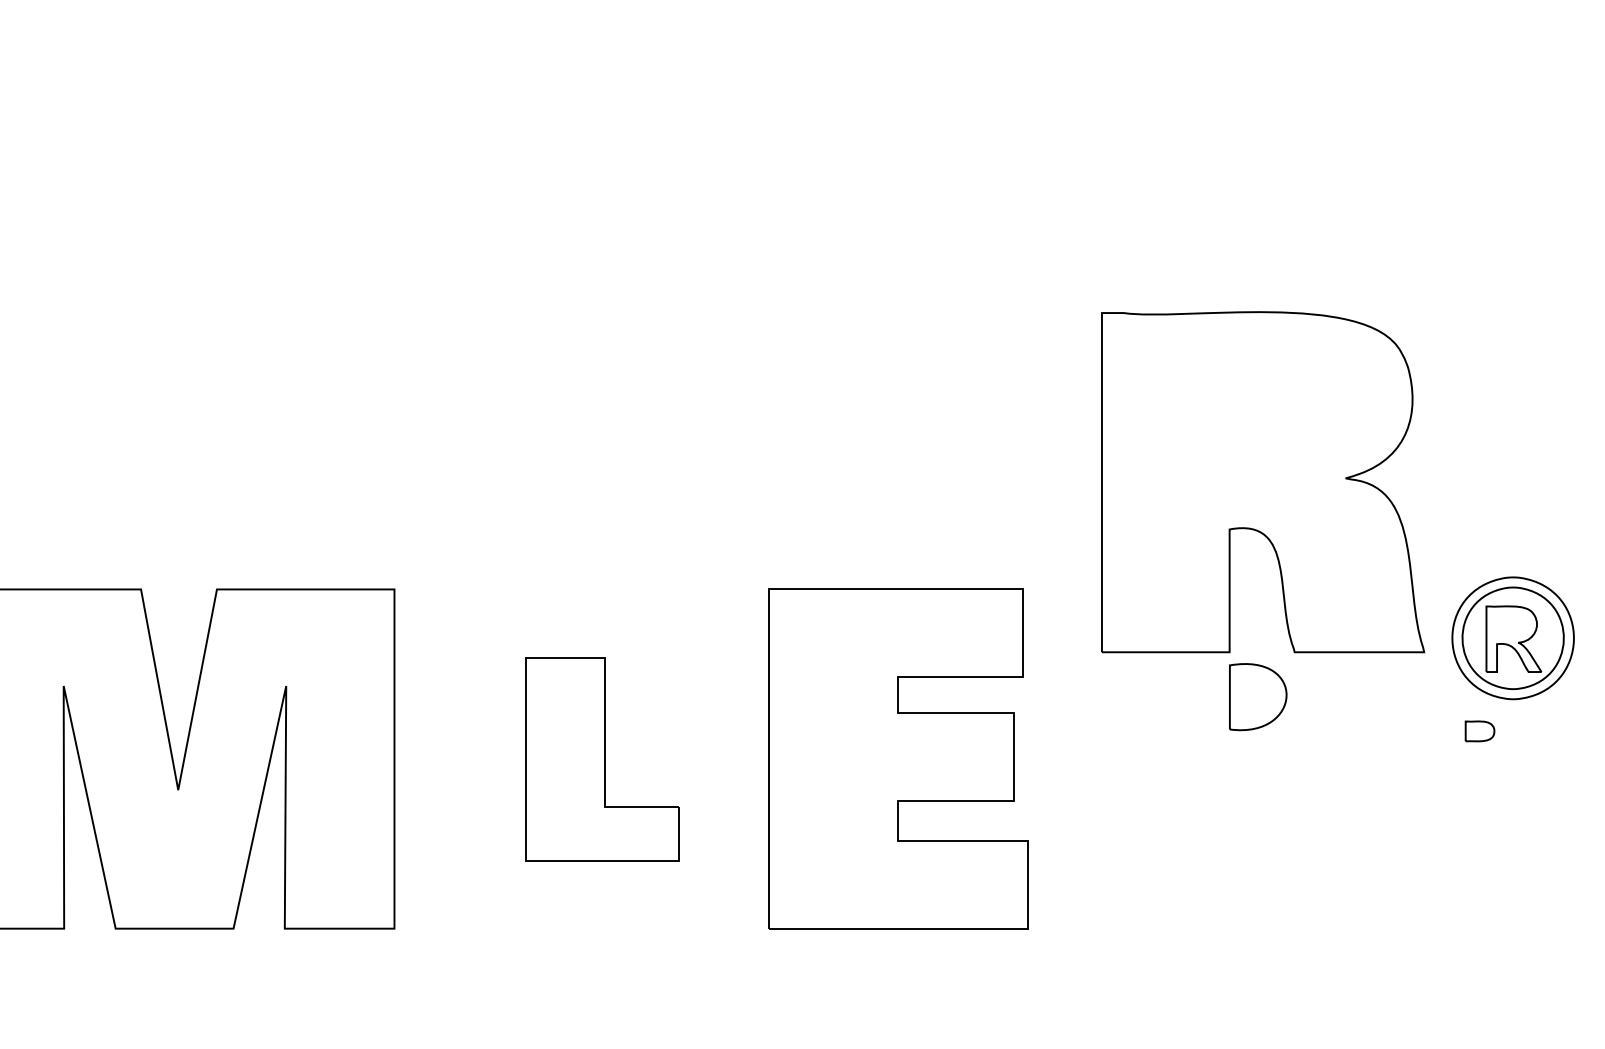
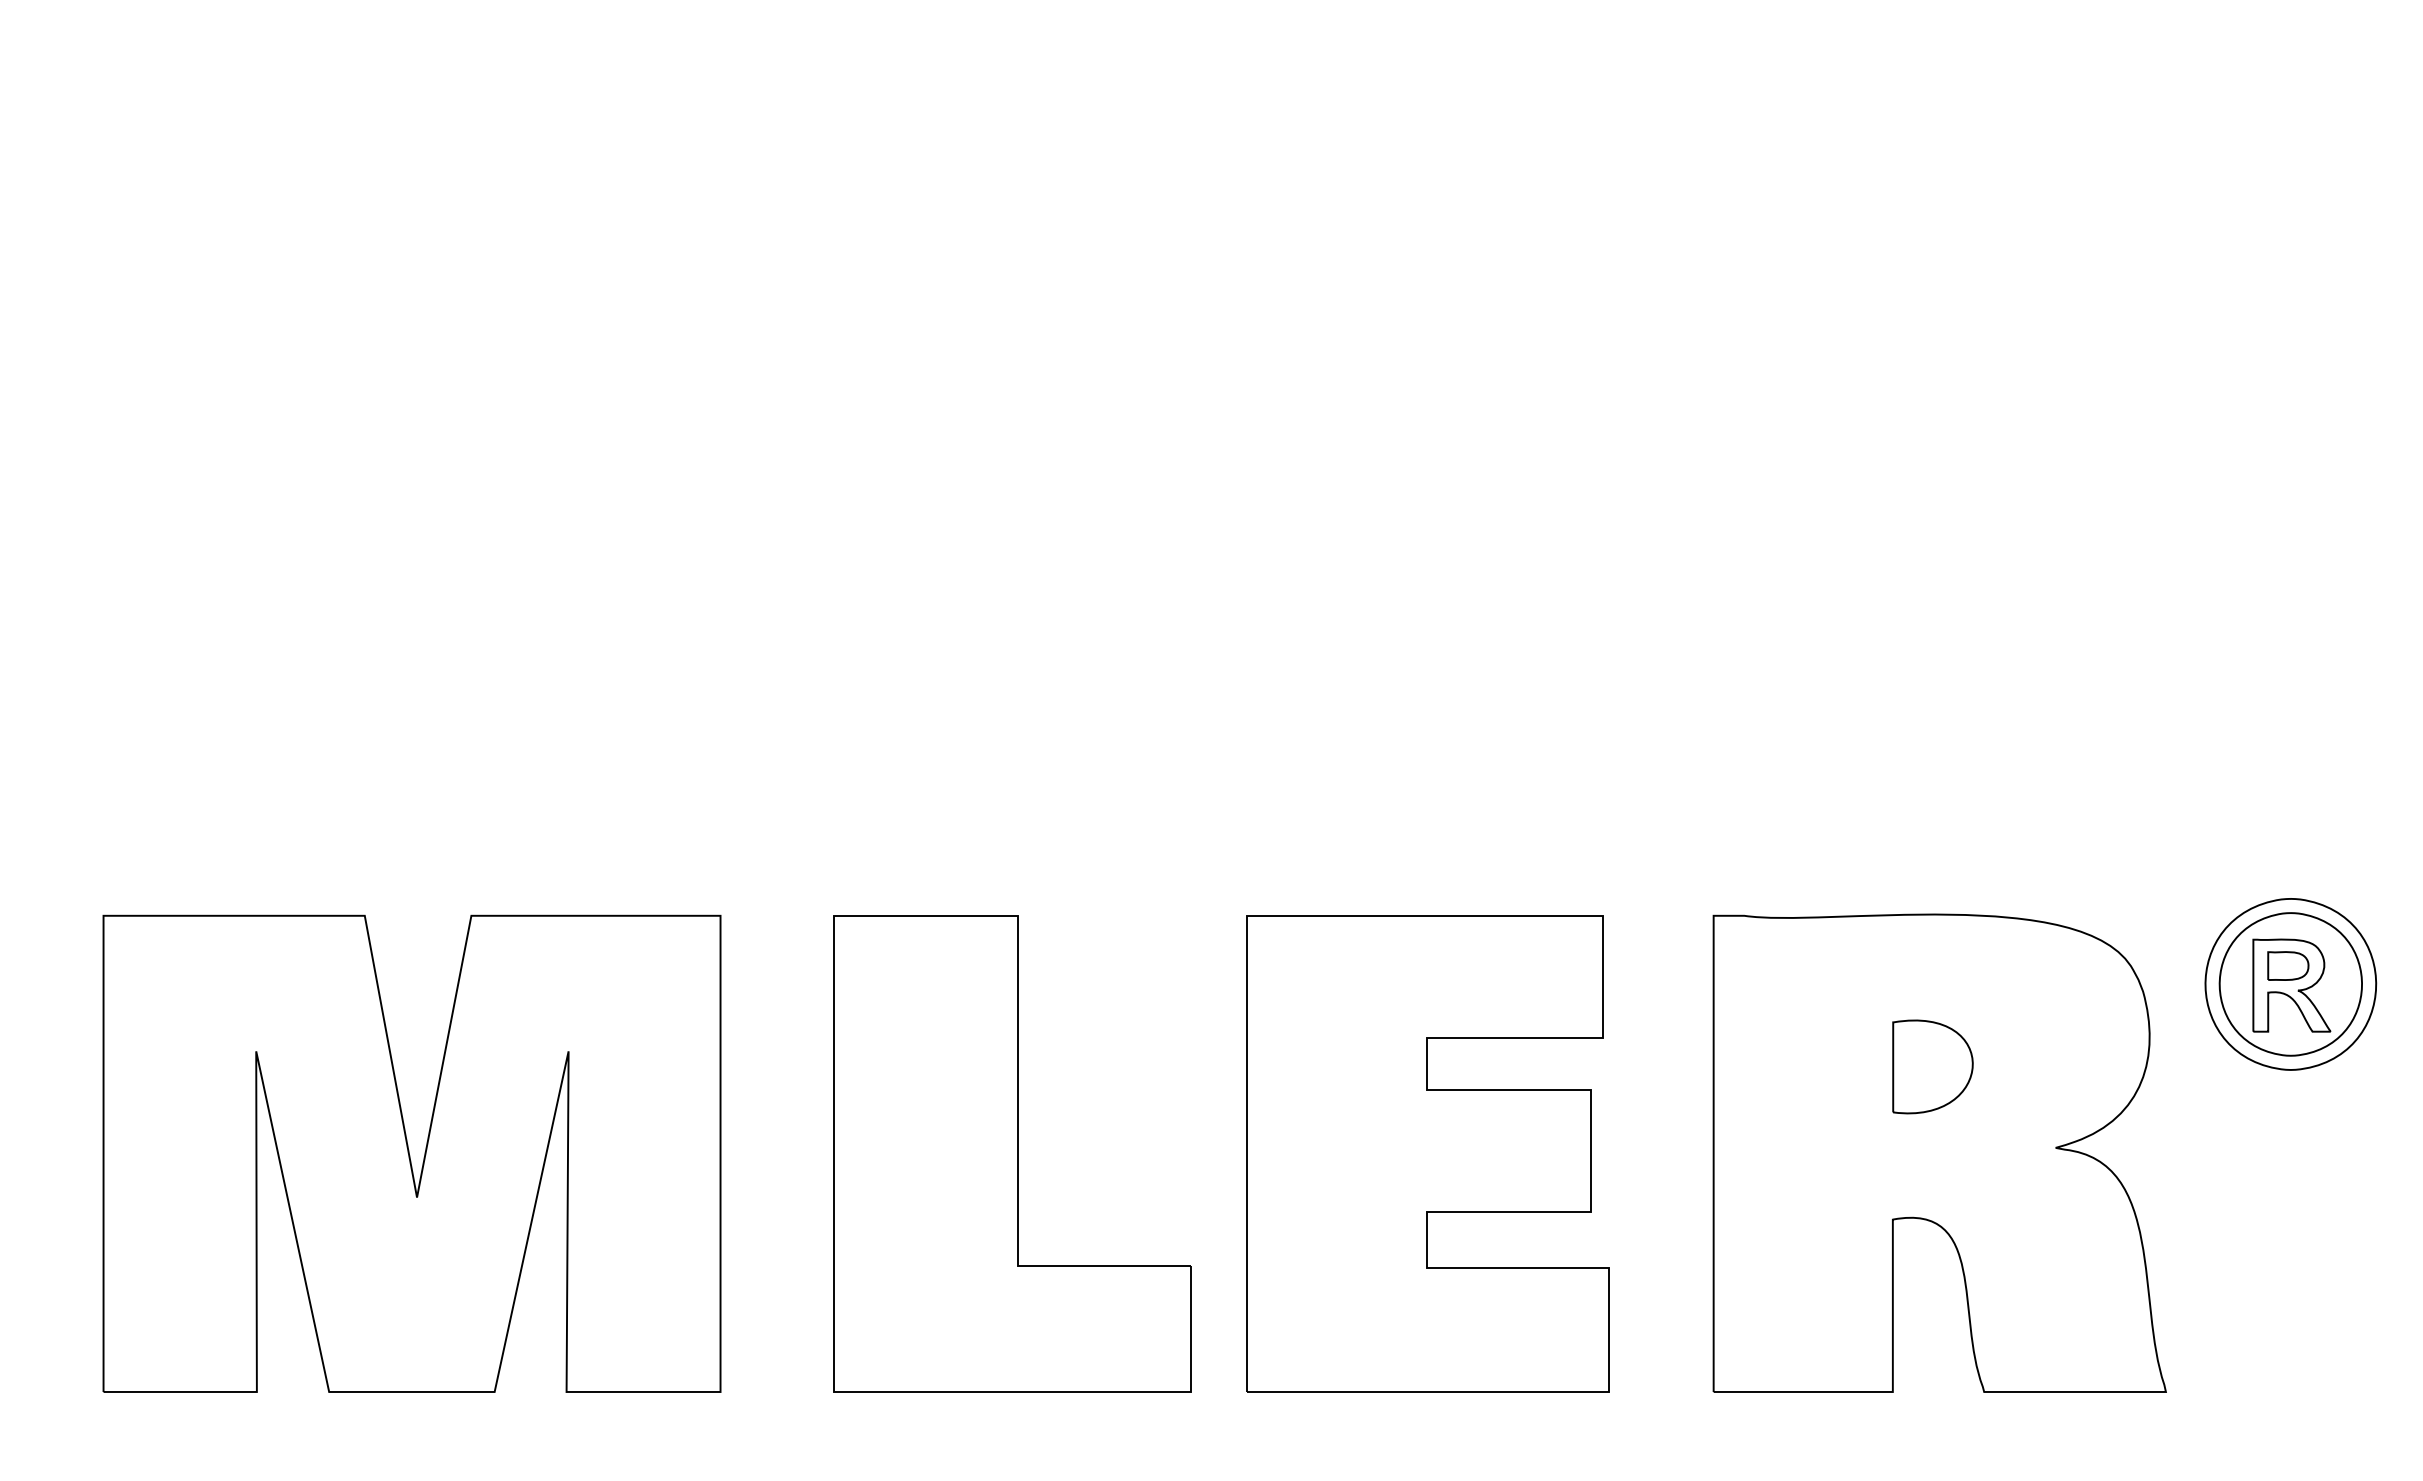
part: (1262, 481) -> (1939, 1152), moved
part: (1480, 730) -> (2288, 965), moved
part: (602, 758) -> (1012, 1153), size x1.67

